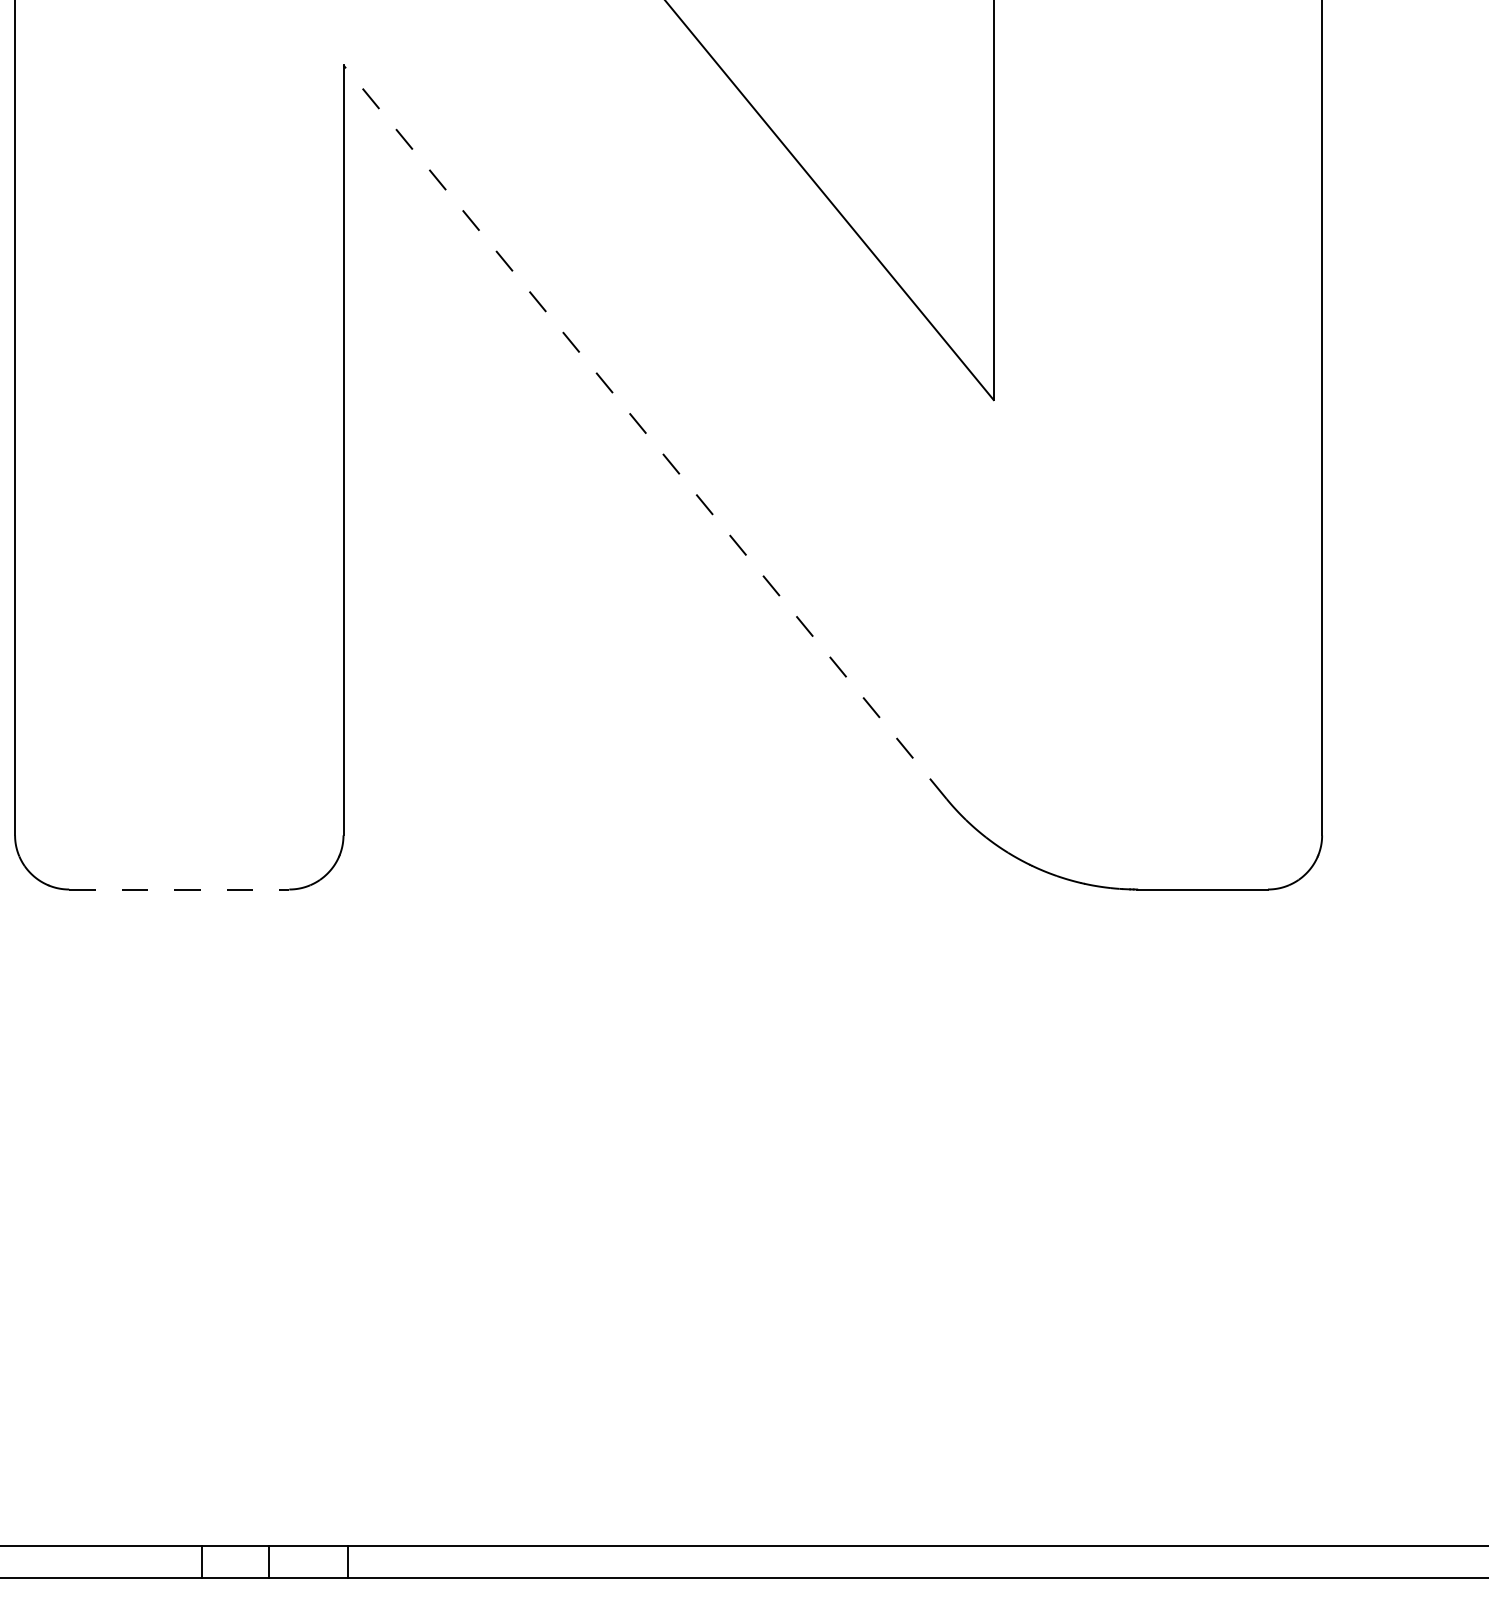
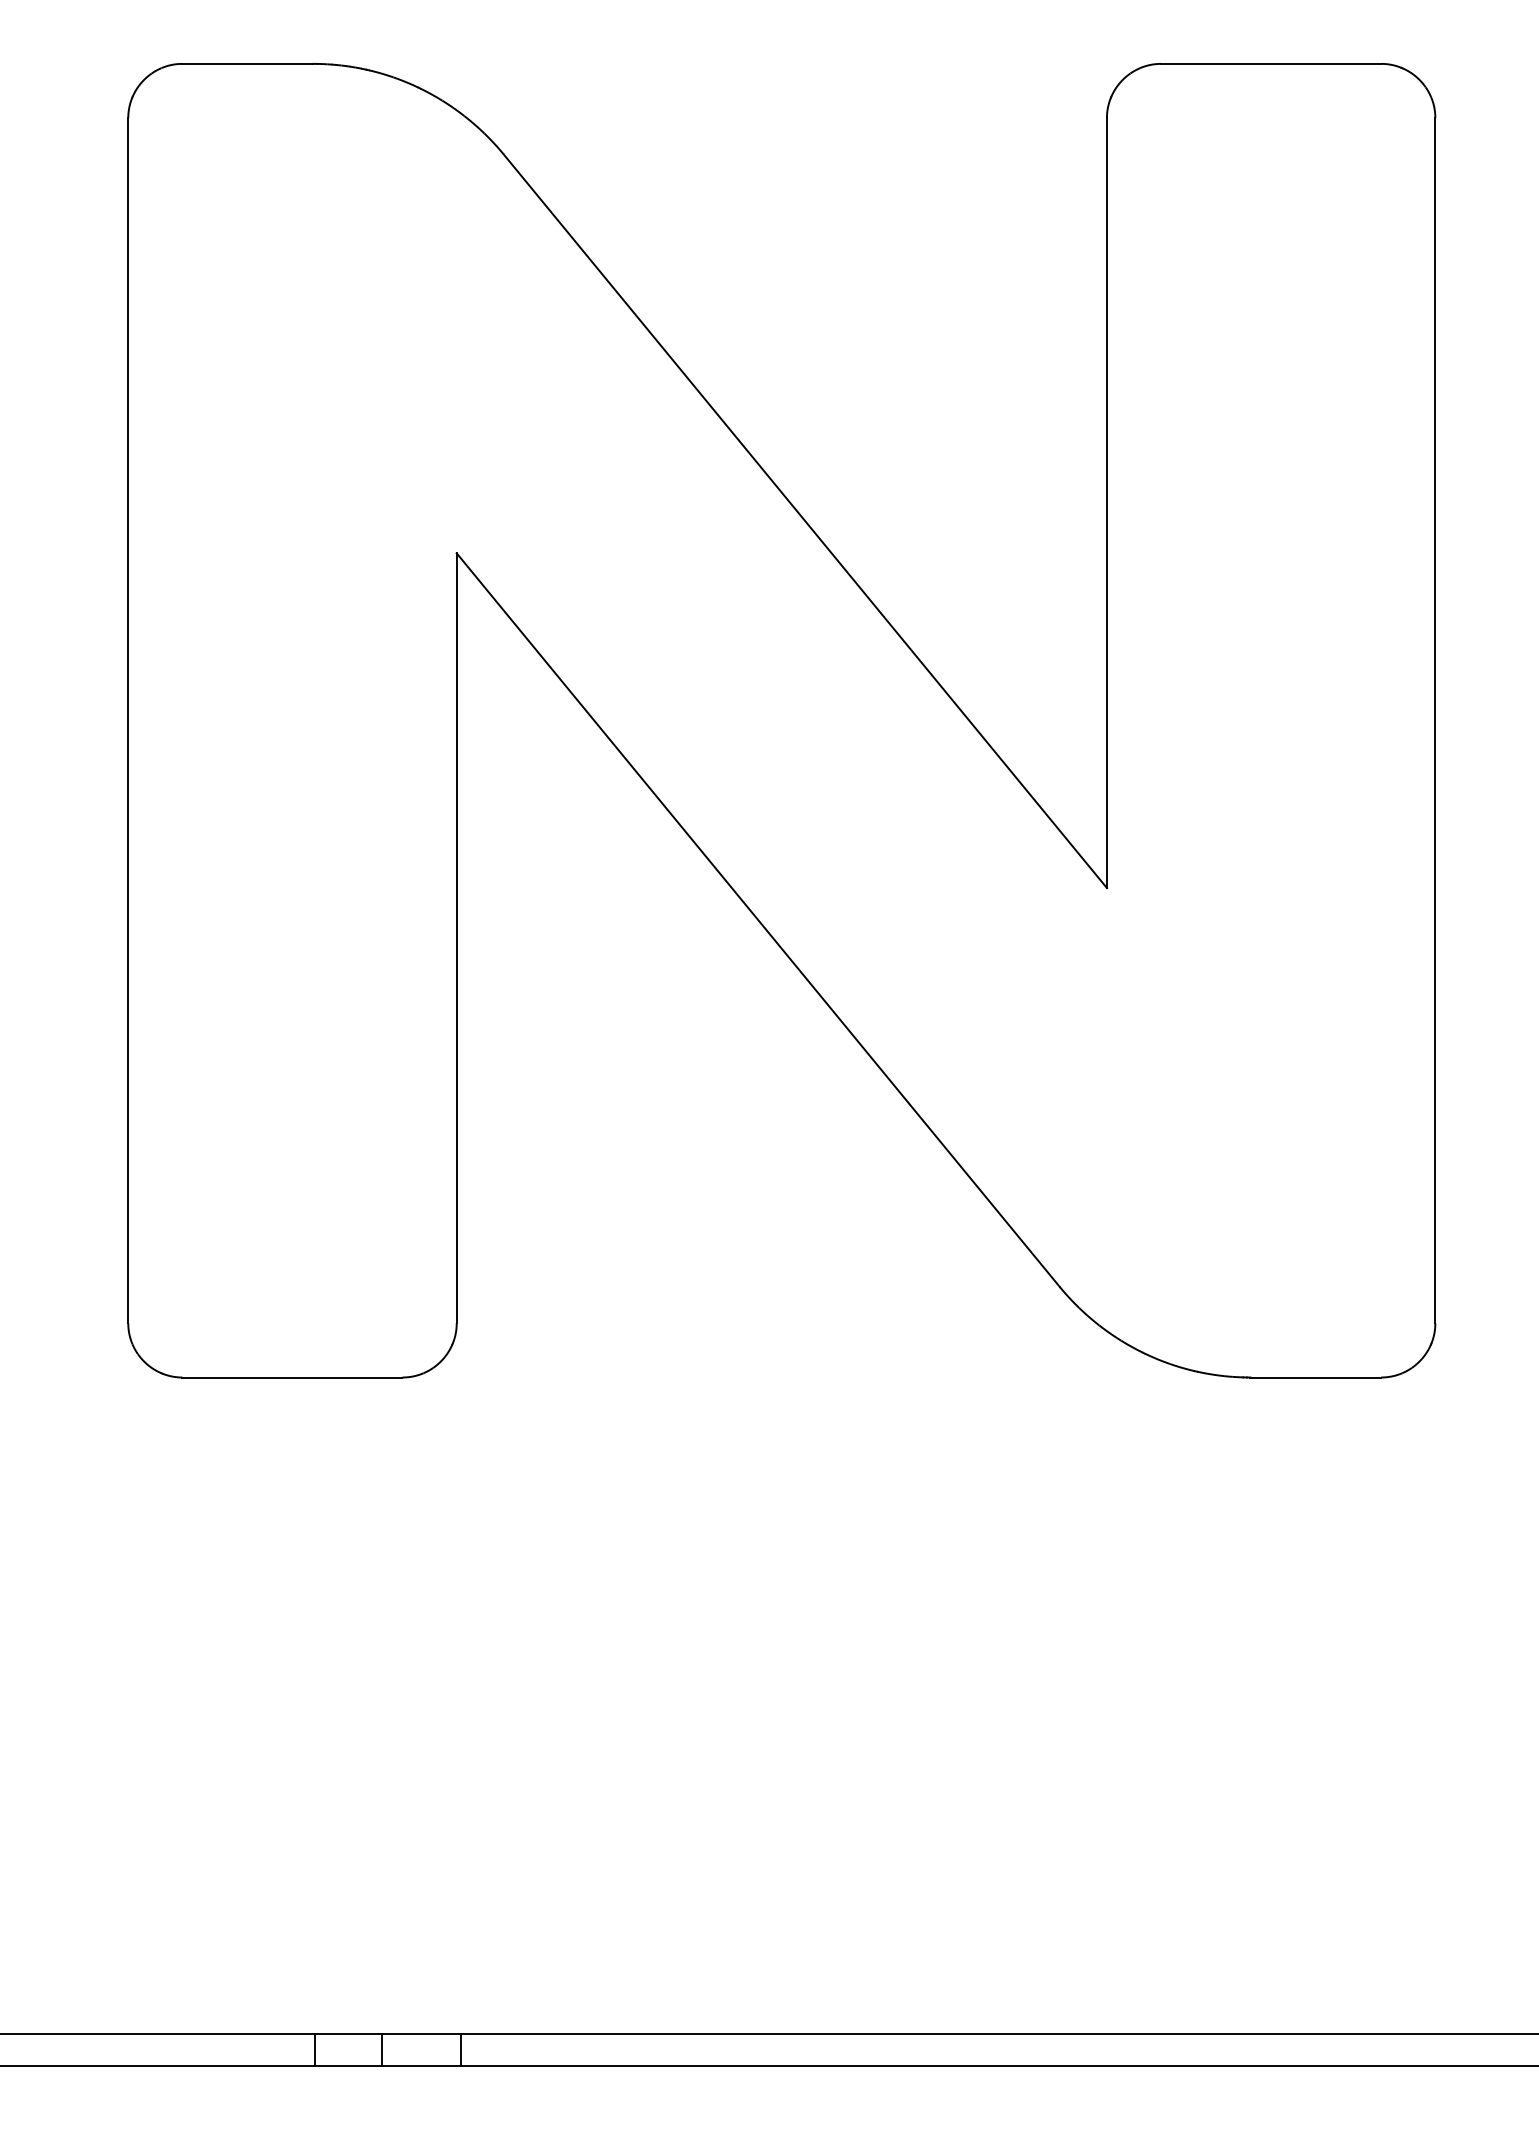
line: (645, 432) -> (758, 920), dashed -> solid
line: (179, 889) -> (292, 1377), dashed -> solid

